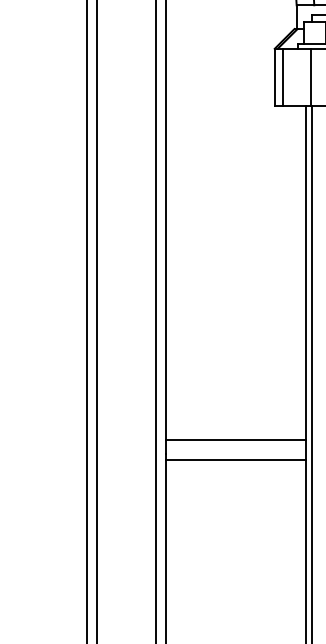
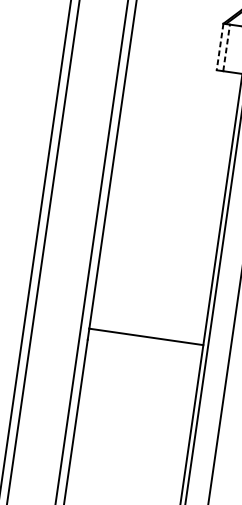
line: (274, 77) -> (219, 46), solid -> dashed
line: (282, 77) -> (226, 47), solid -> dashed
line: (235, 459) -> (143, 352), removed

